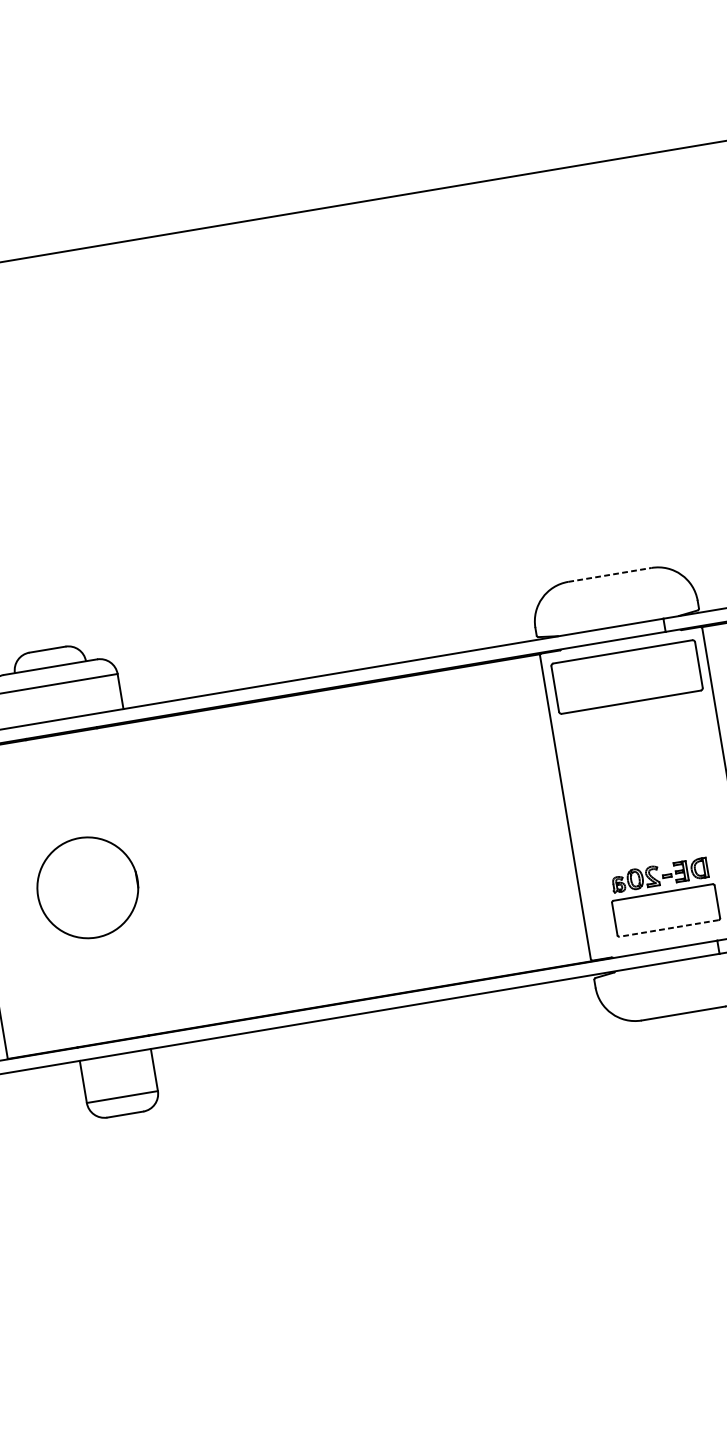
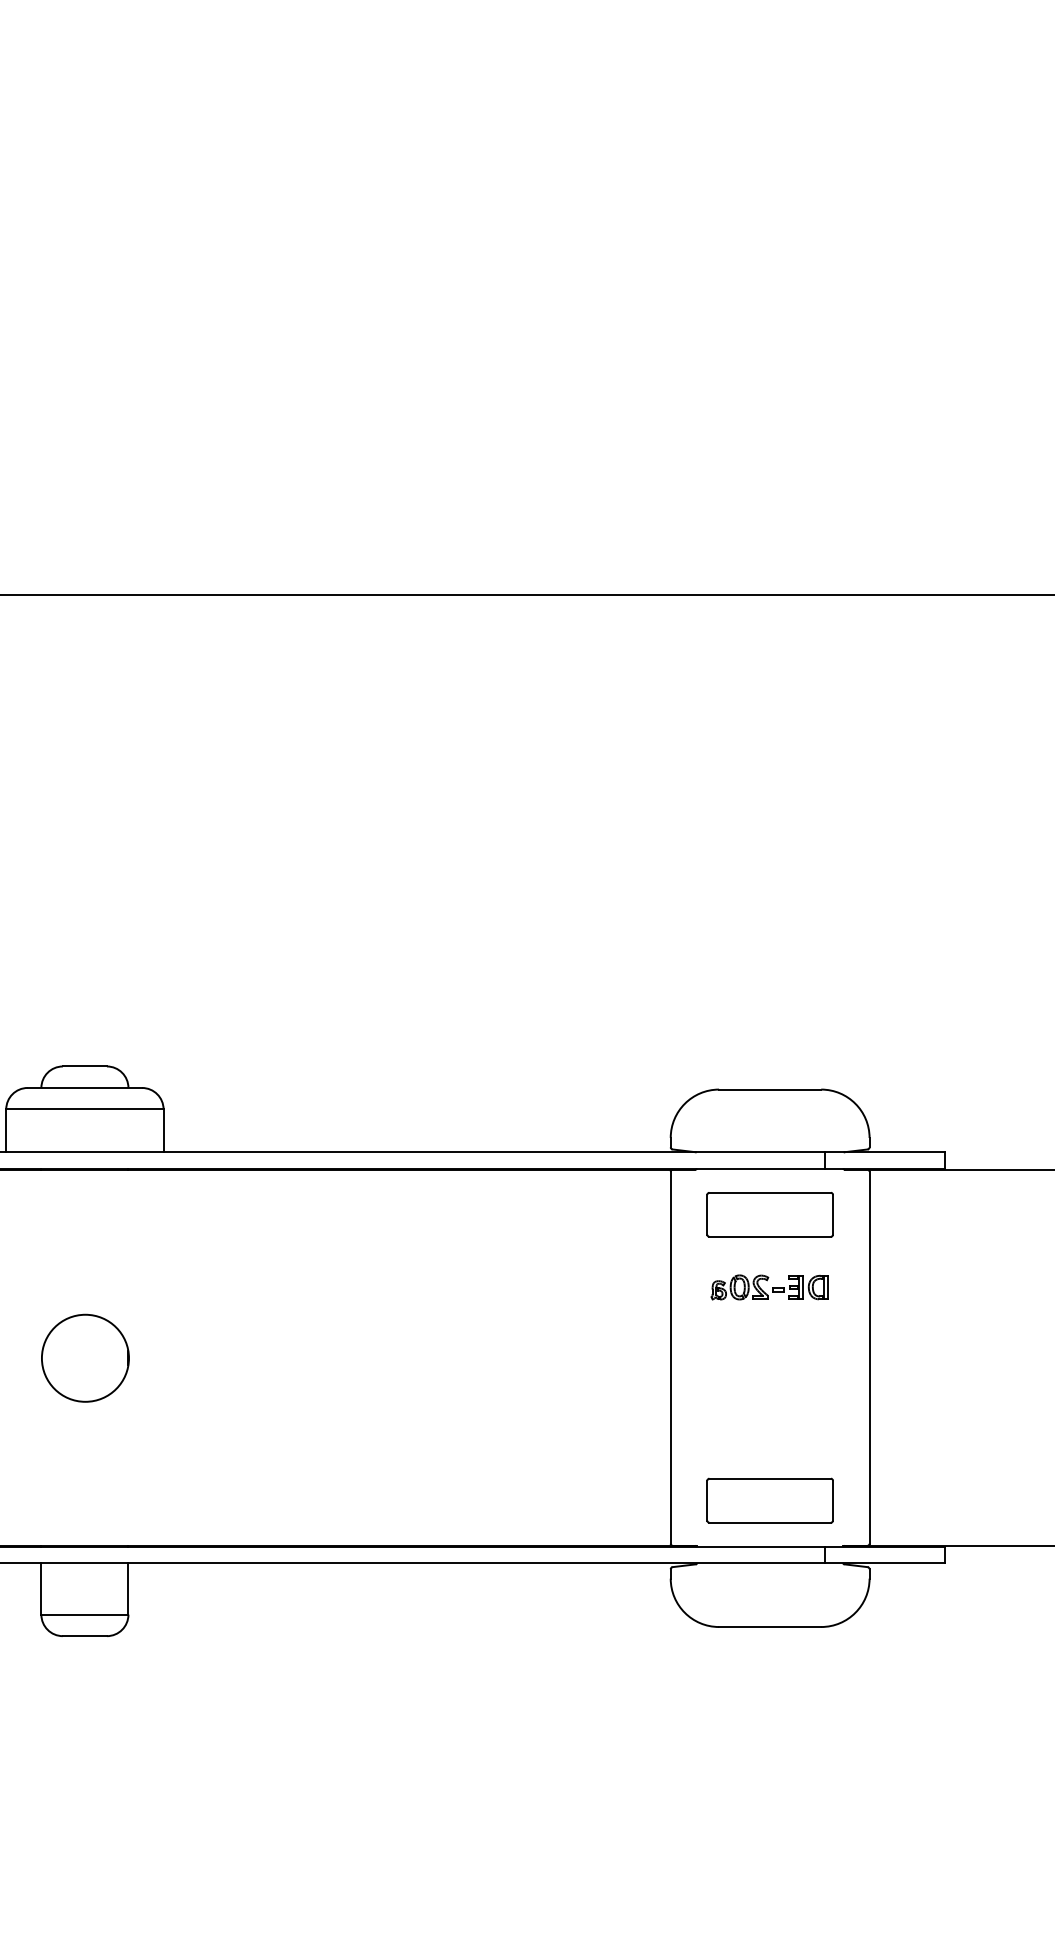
line: (610, 574) -> (770, 1089), dashed -> solid
part: (626, 676) -> (769, 1214), size x0.71
part: (659, 875) -> (769, 1287), moved
circle: (87, 887) -> (85, 1357), size x0.71
line: (669, 928) -> (770, 1522), dashed -> solid

